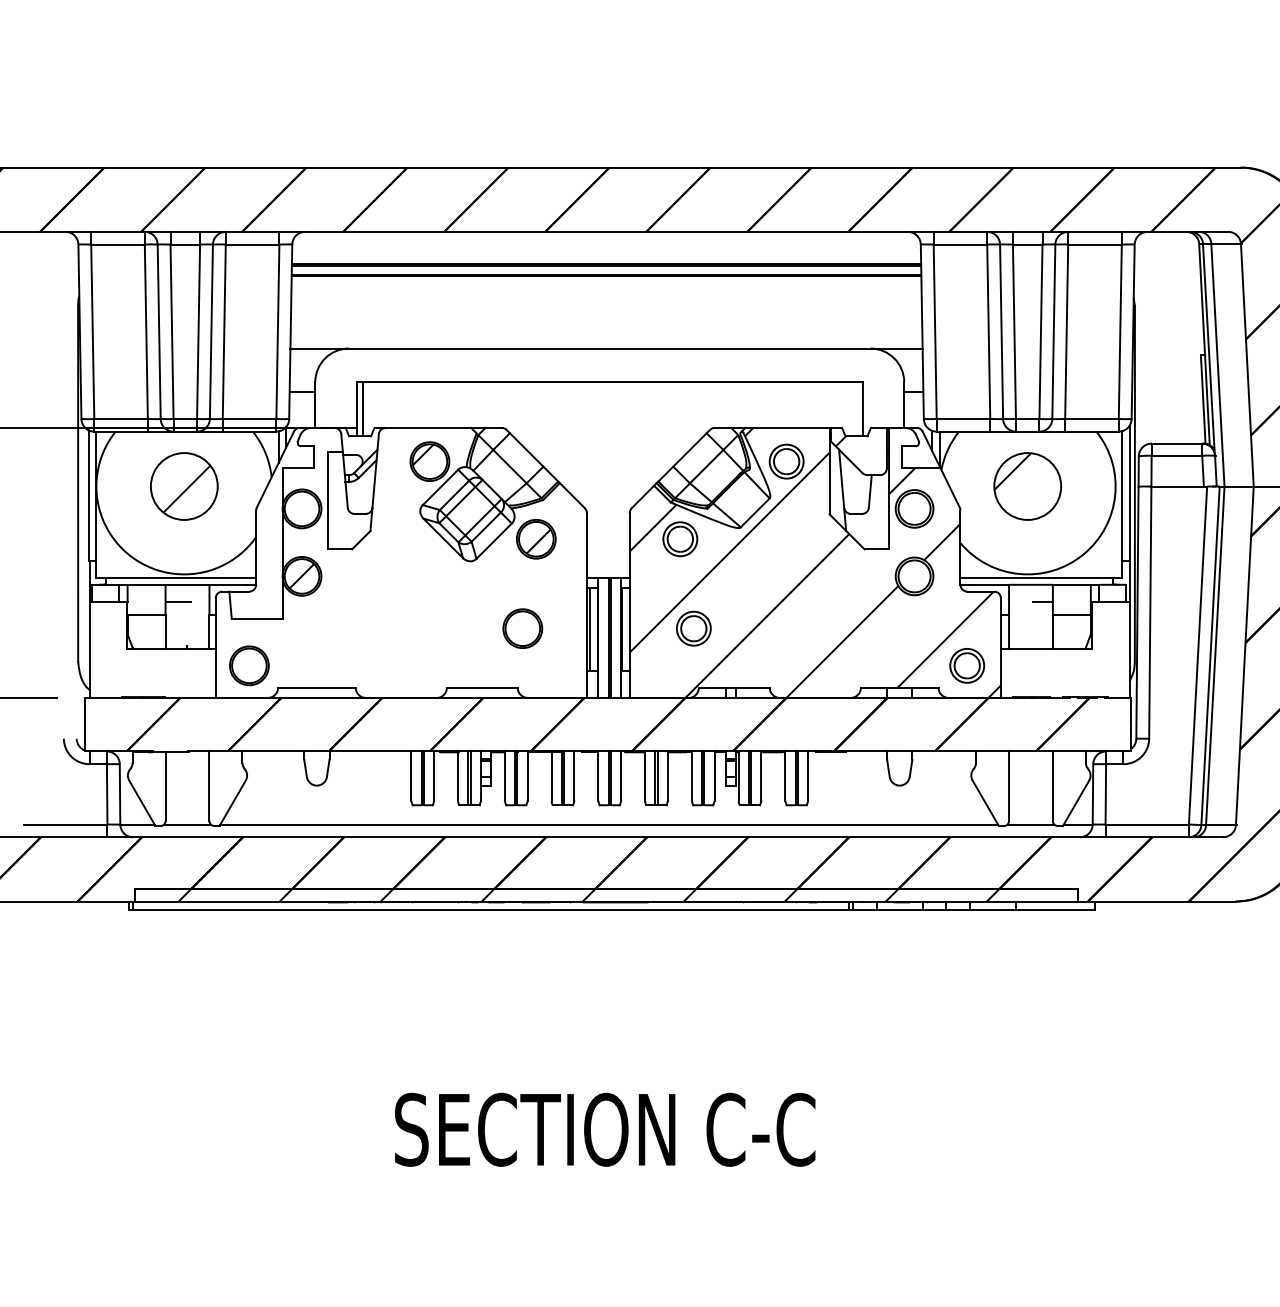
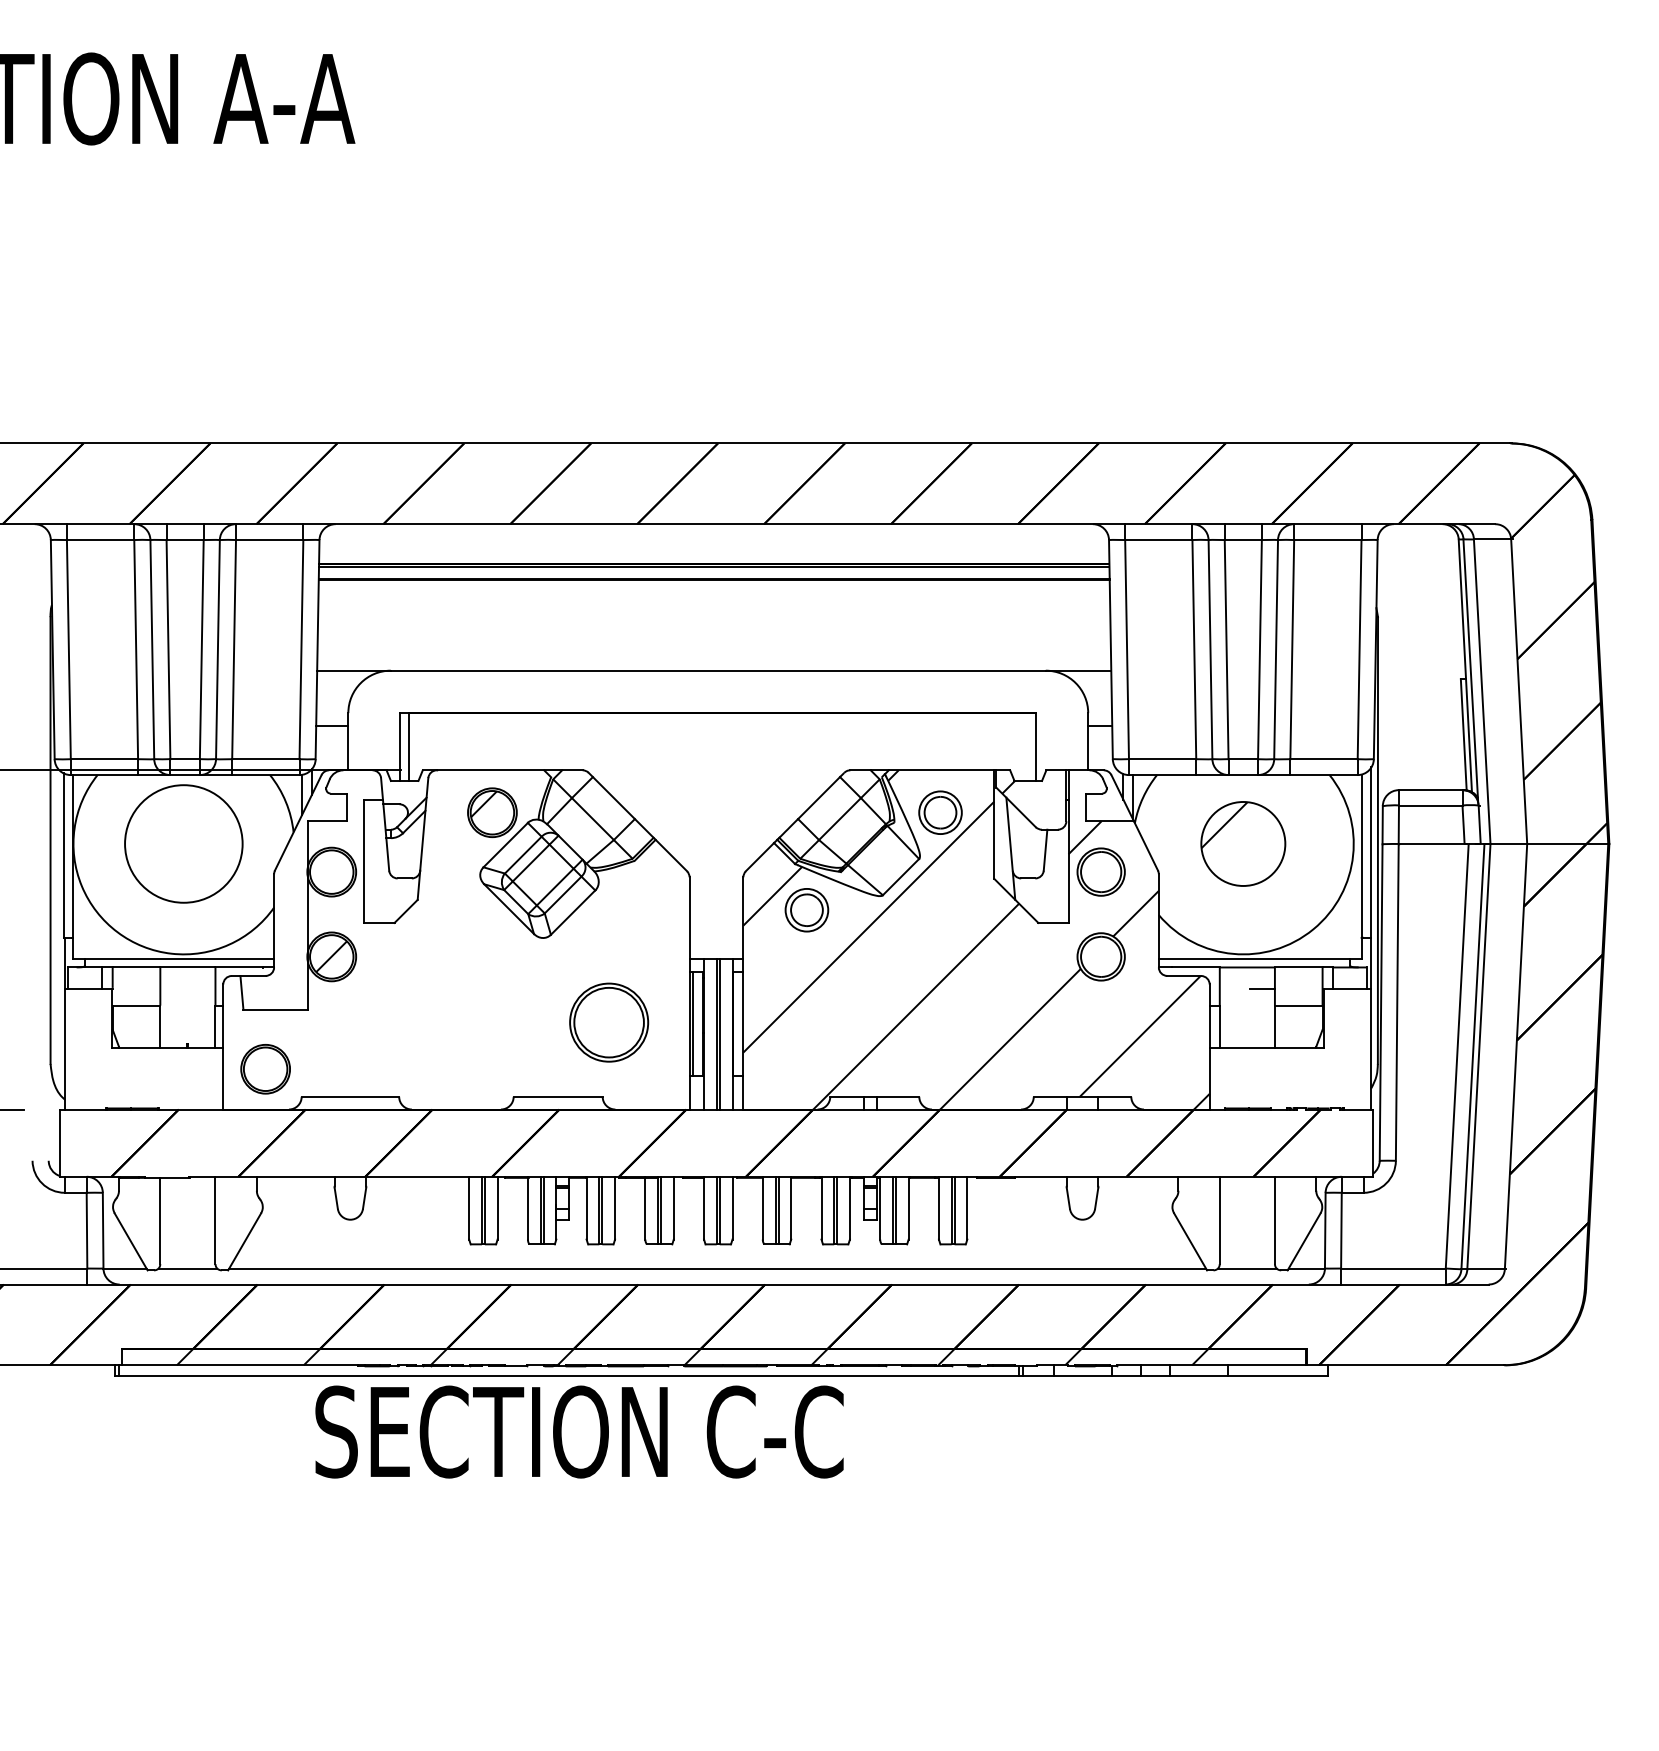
part: (184, 486) -> (183, 843), size x1.4
part: (535, 539) -> (625, 910), removed
line: (177, 601) -> (175, 988), removed
part: (522, 628) -> (608, 1022), size x1.6
part: (693, 628) -> (823, 1022), removed
part: (967, 666) -> (1167, 1069), removed
text: (605, 1129) -> (579, 1431), moved

